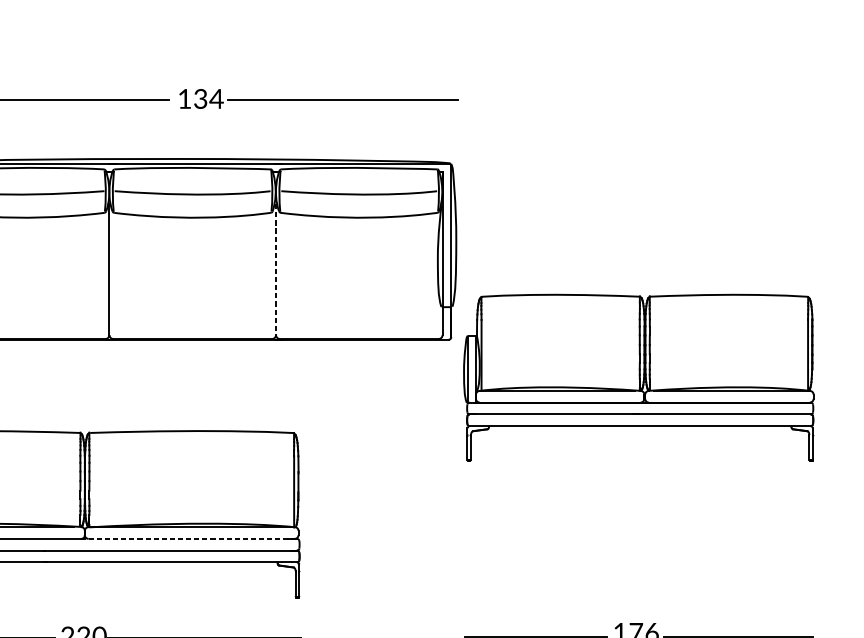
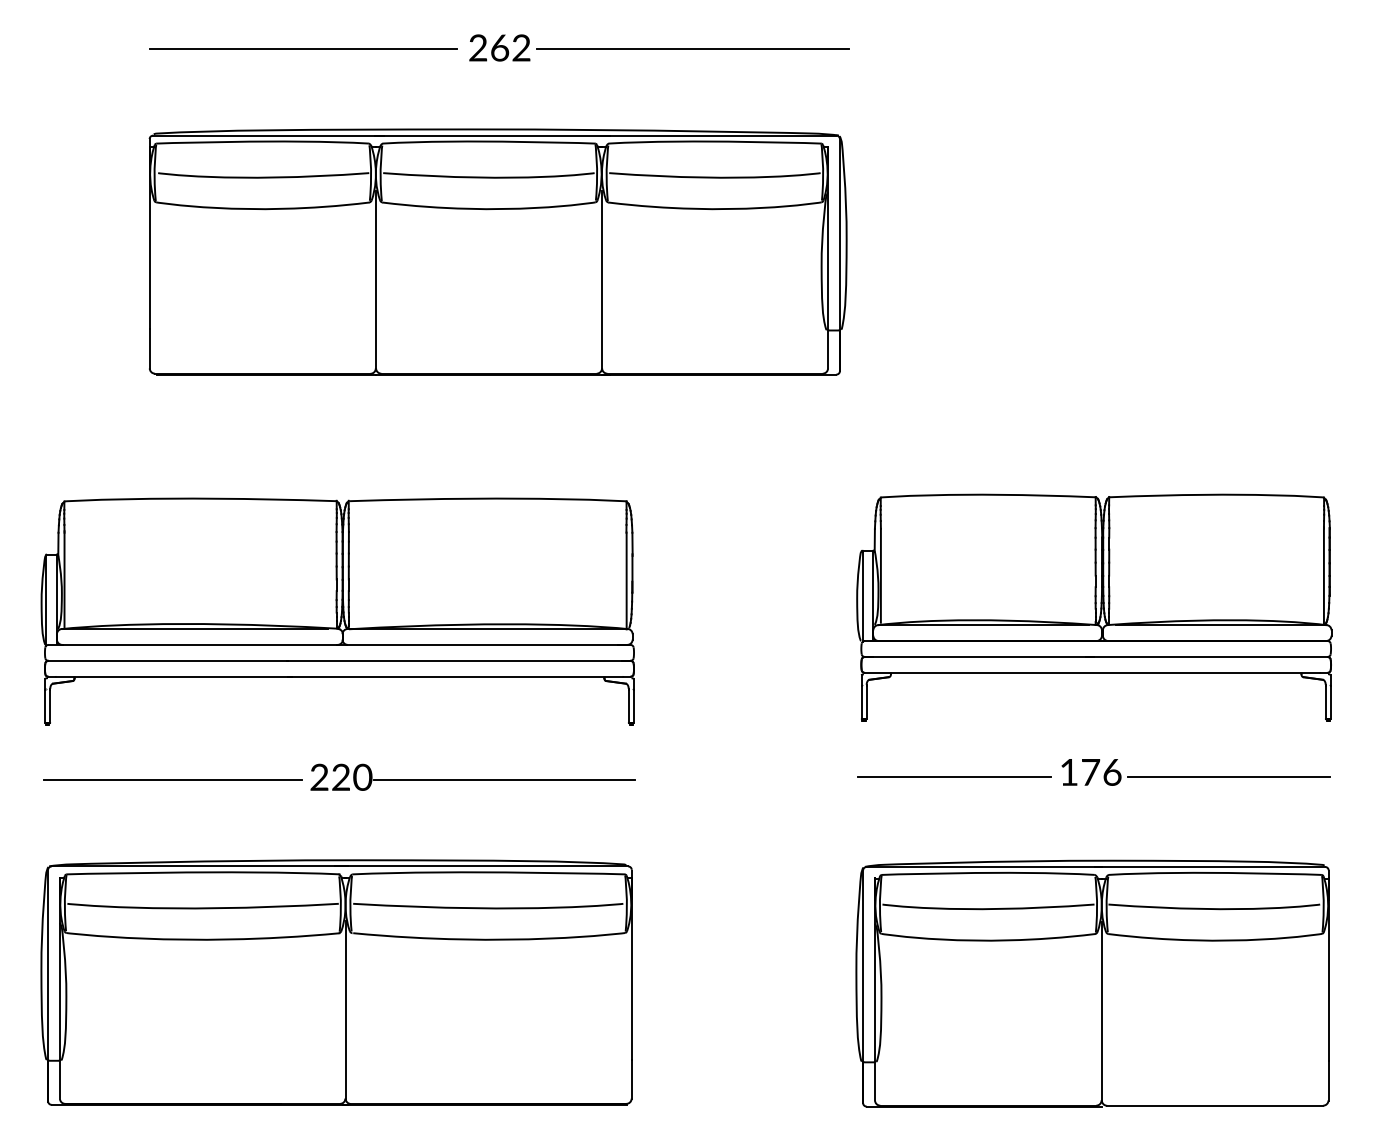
text: (201, 98) -> (500, 47), 134 -> 262
line: (276, 270) -> (602, 280), dashed -> solid
part: (638, 377) -> (1094, 607), moved
line: (187, 538) -> (482, 644), dashed -> solid

